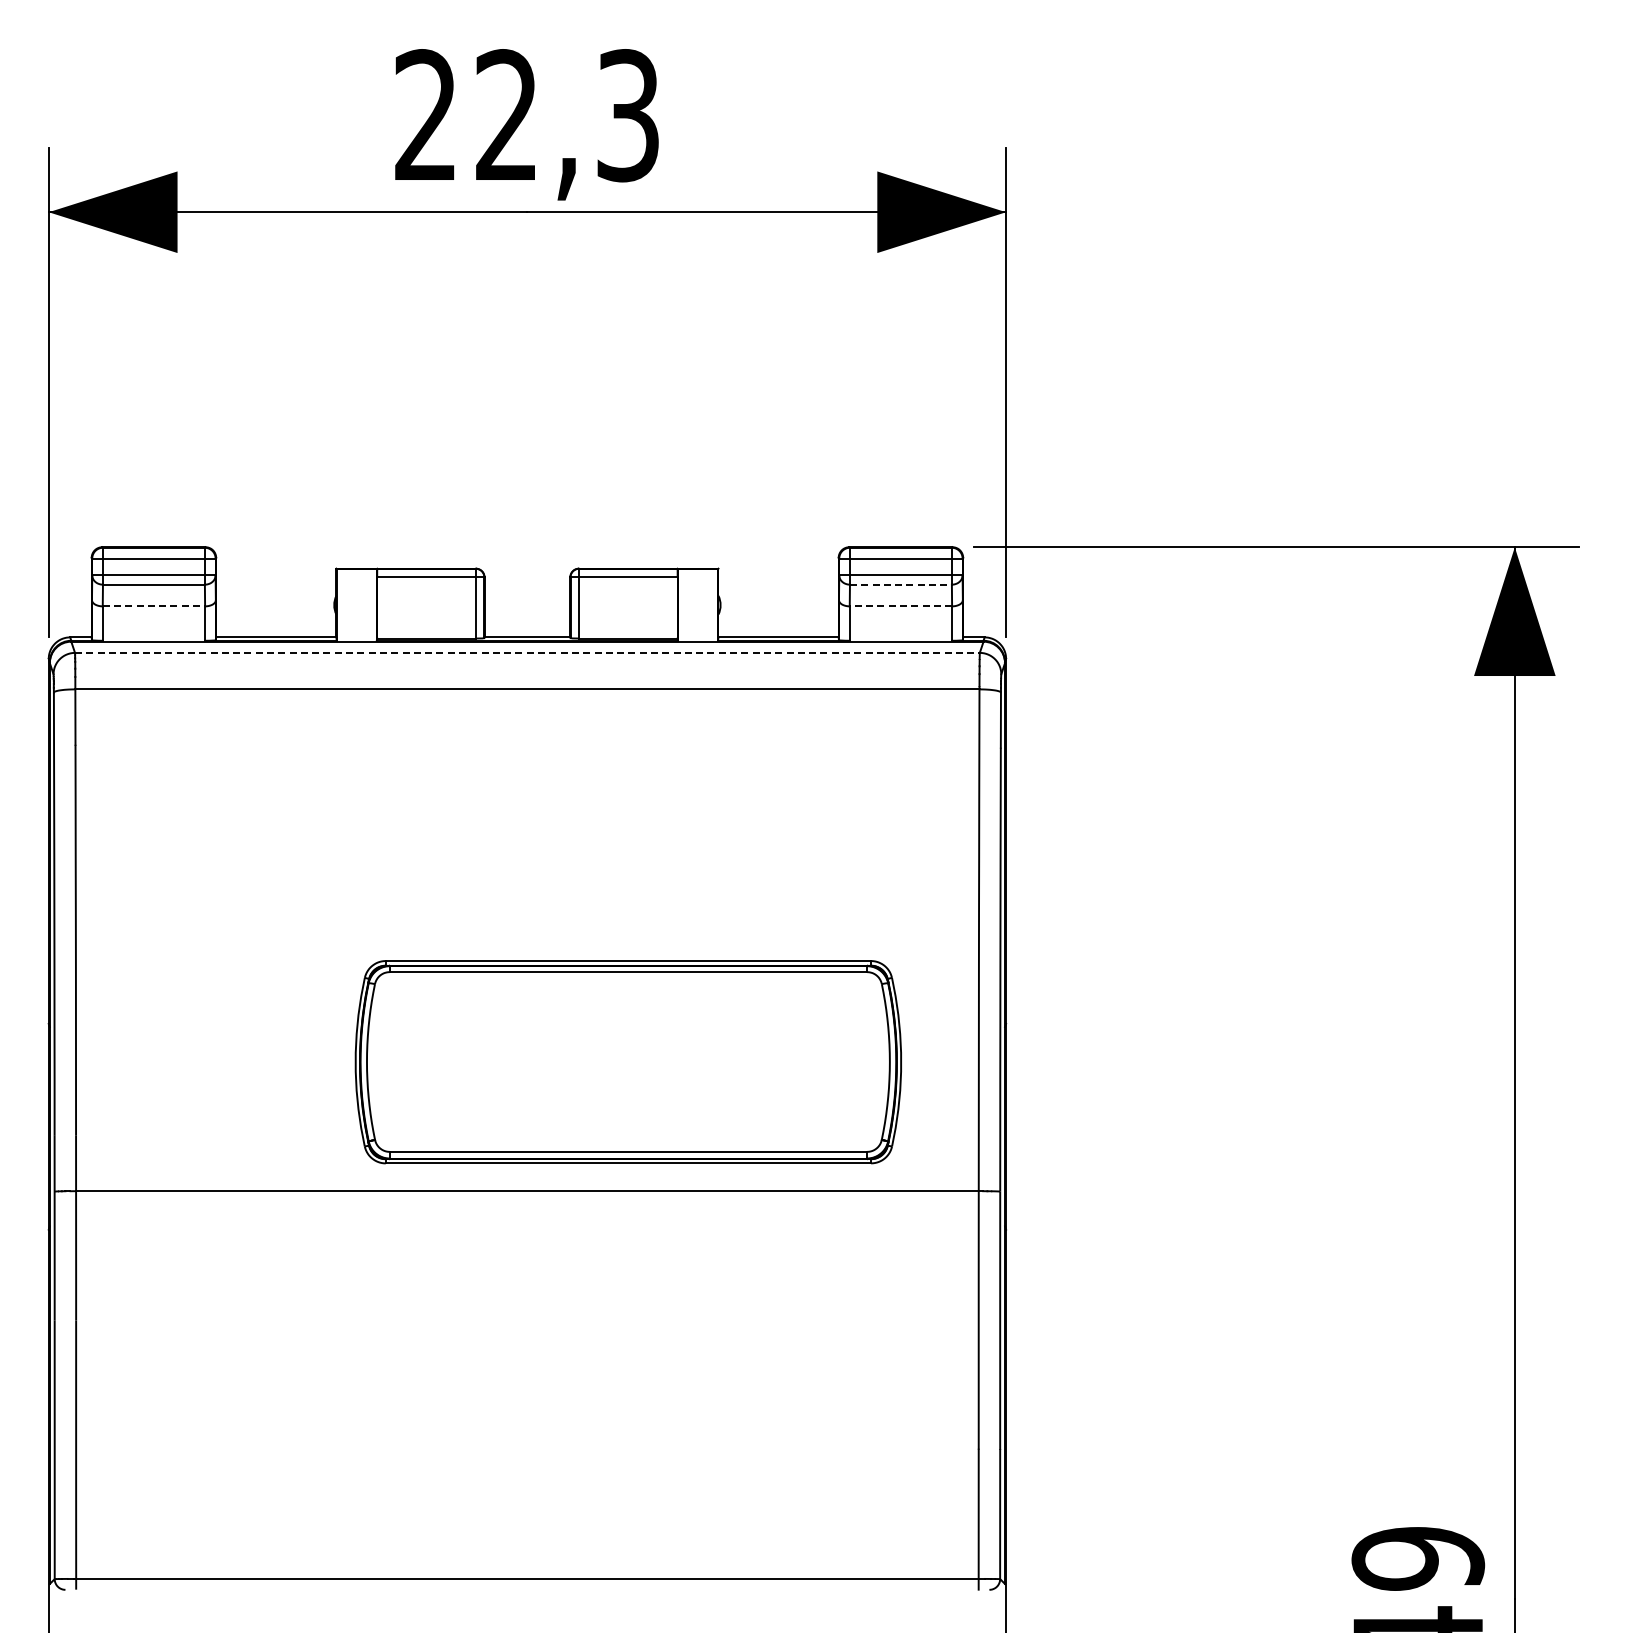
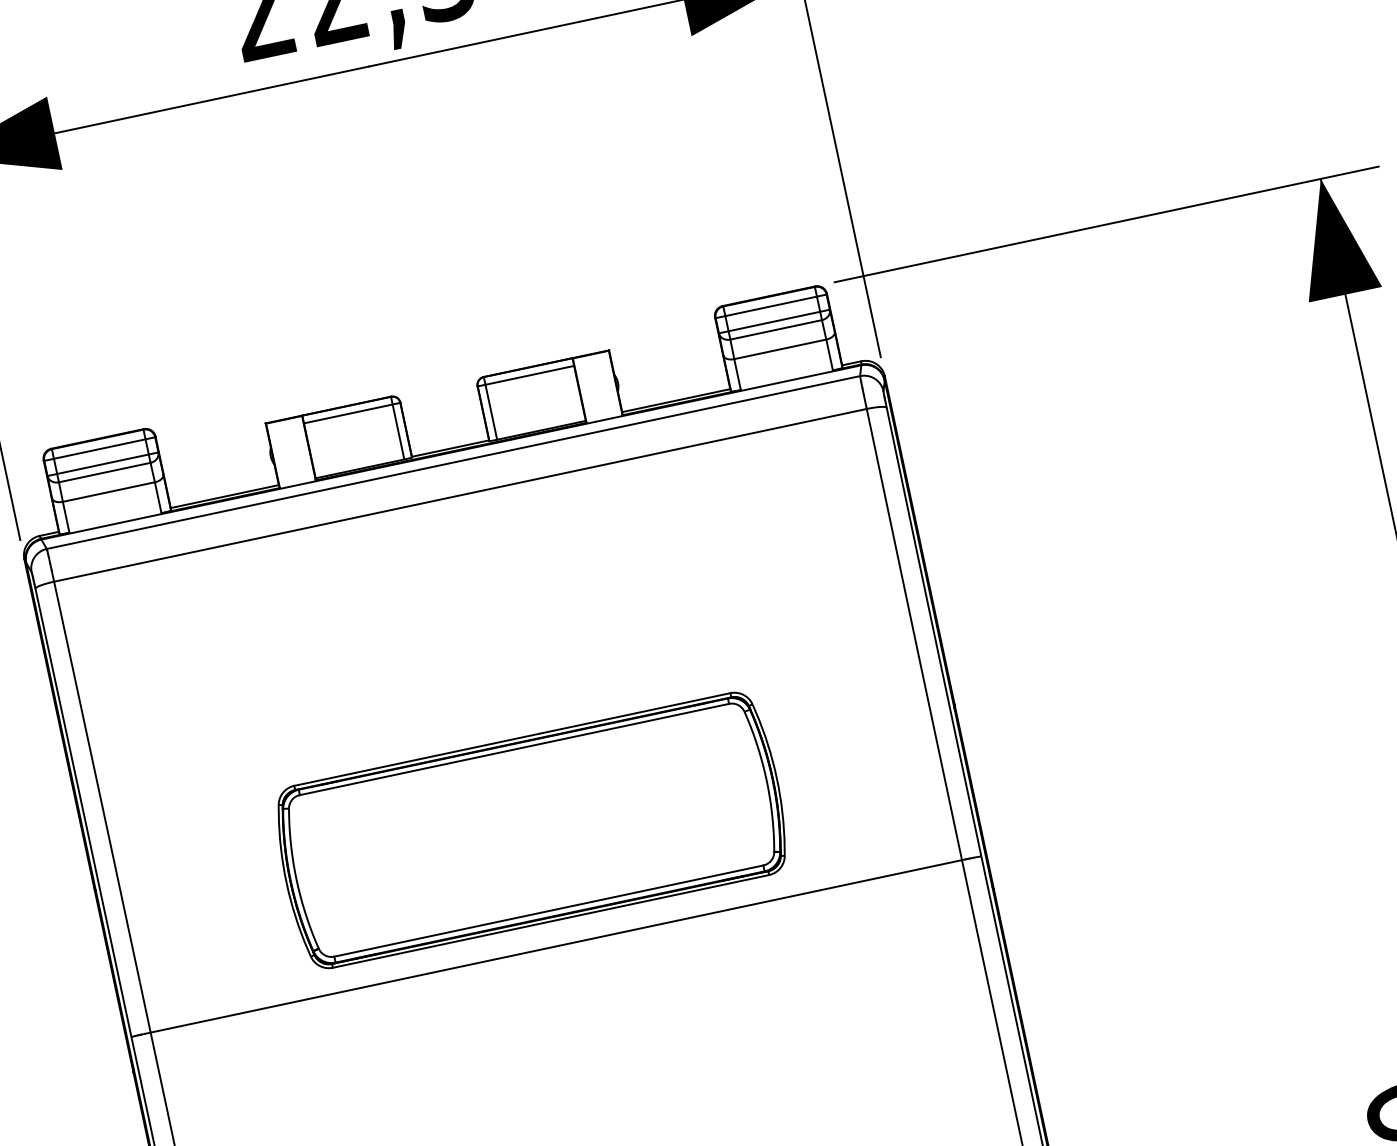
line: (900, 584) -> (775, 329), dashed -> solid
line: (154, 606) -> (109, 492), dashed -> solid
line: (900, 606) -> (779, 349), dashed -> solid
line: (527, 652) -> (453, 462), dashed -> solid
part: (627, 1062) -> (530, 830), moved

